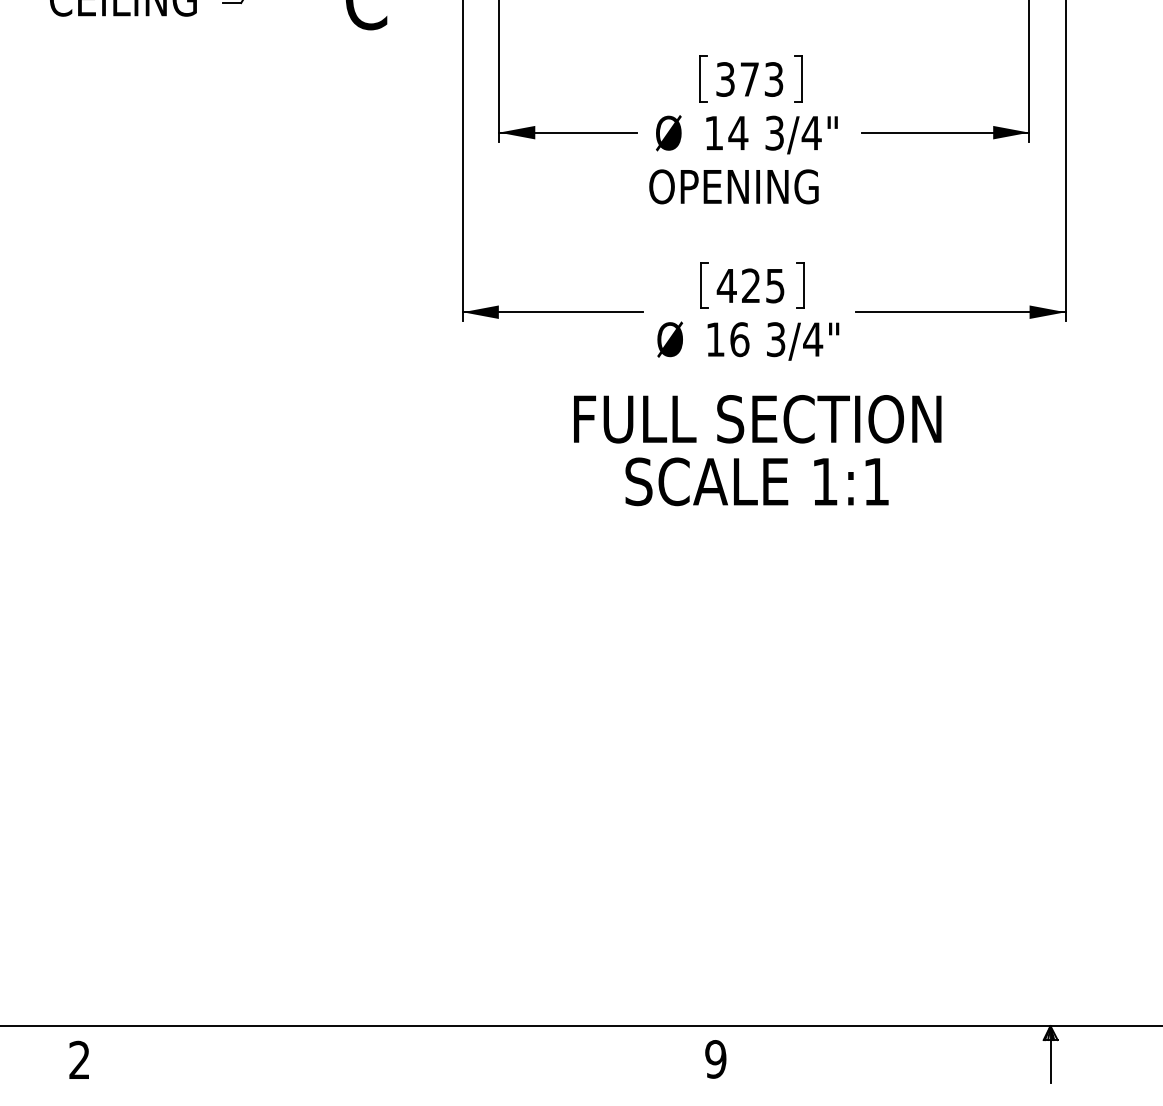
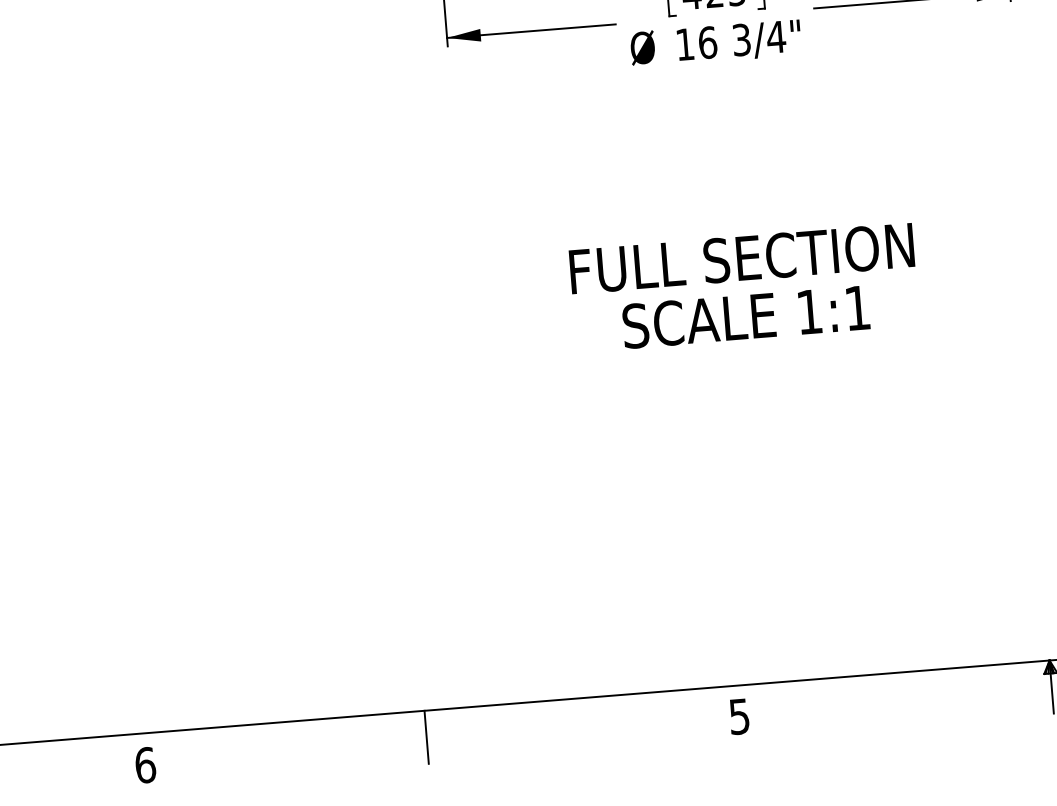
text: (757, 450) -> (744, 287), moved
line: (381, 1054) -> (426, 737), added
text: (79, 1059) -> (145, 764), 2 -> 6
text: (715, 1059) -> (739, 716), 9 -> 5

